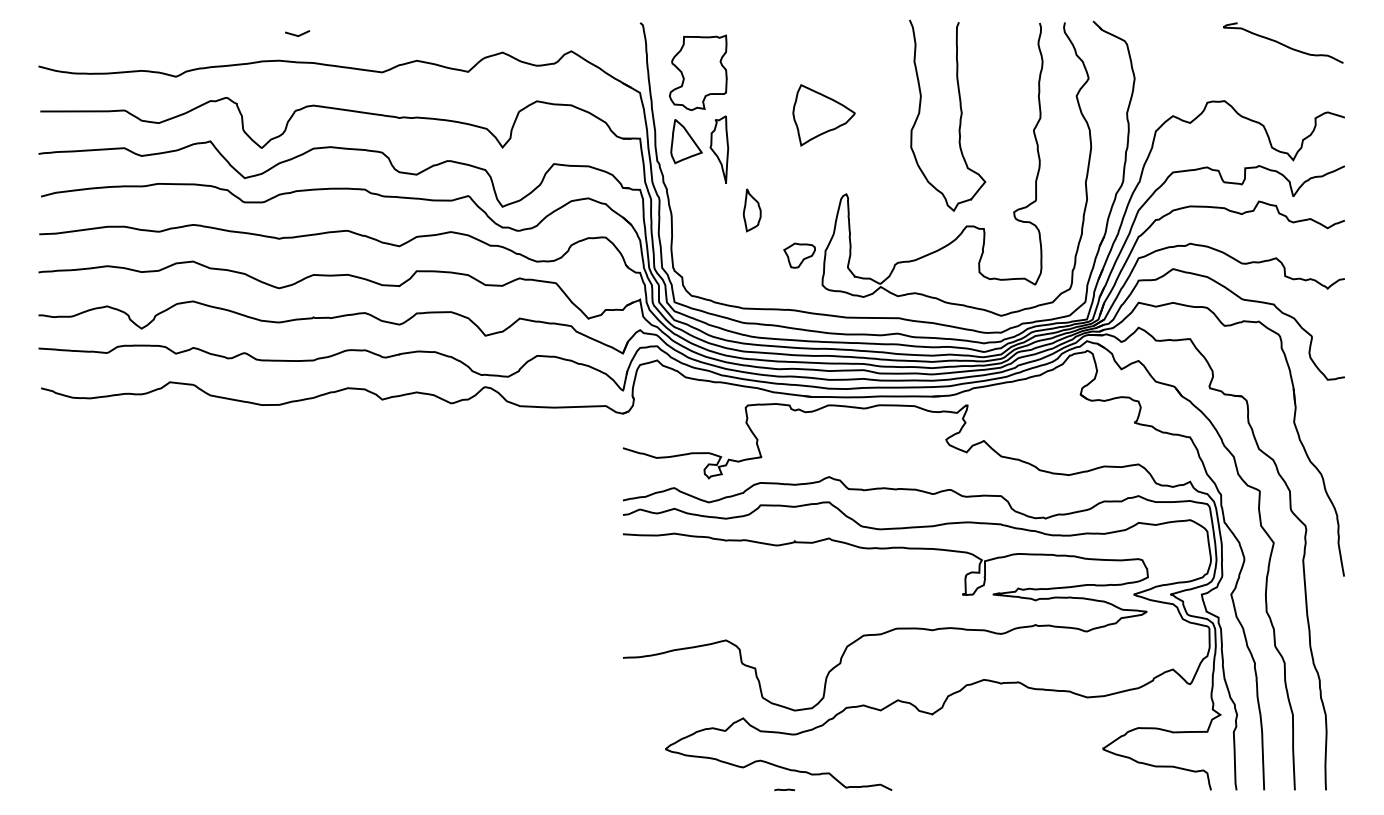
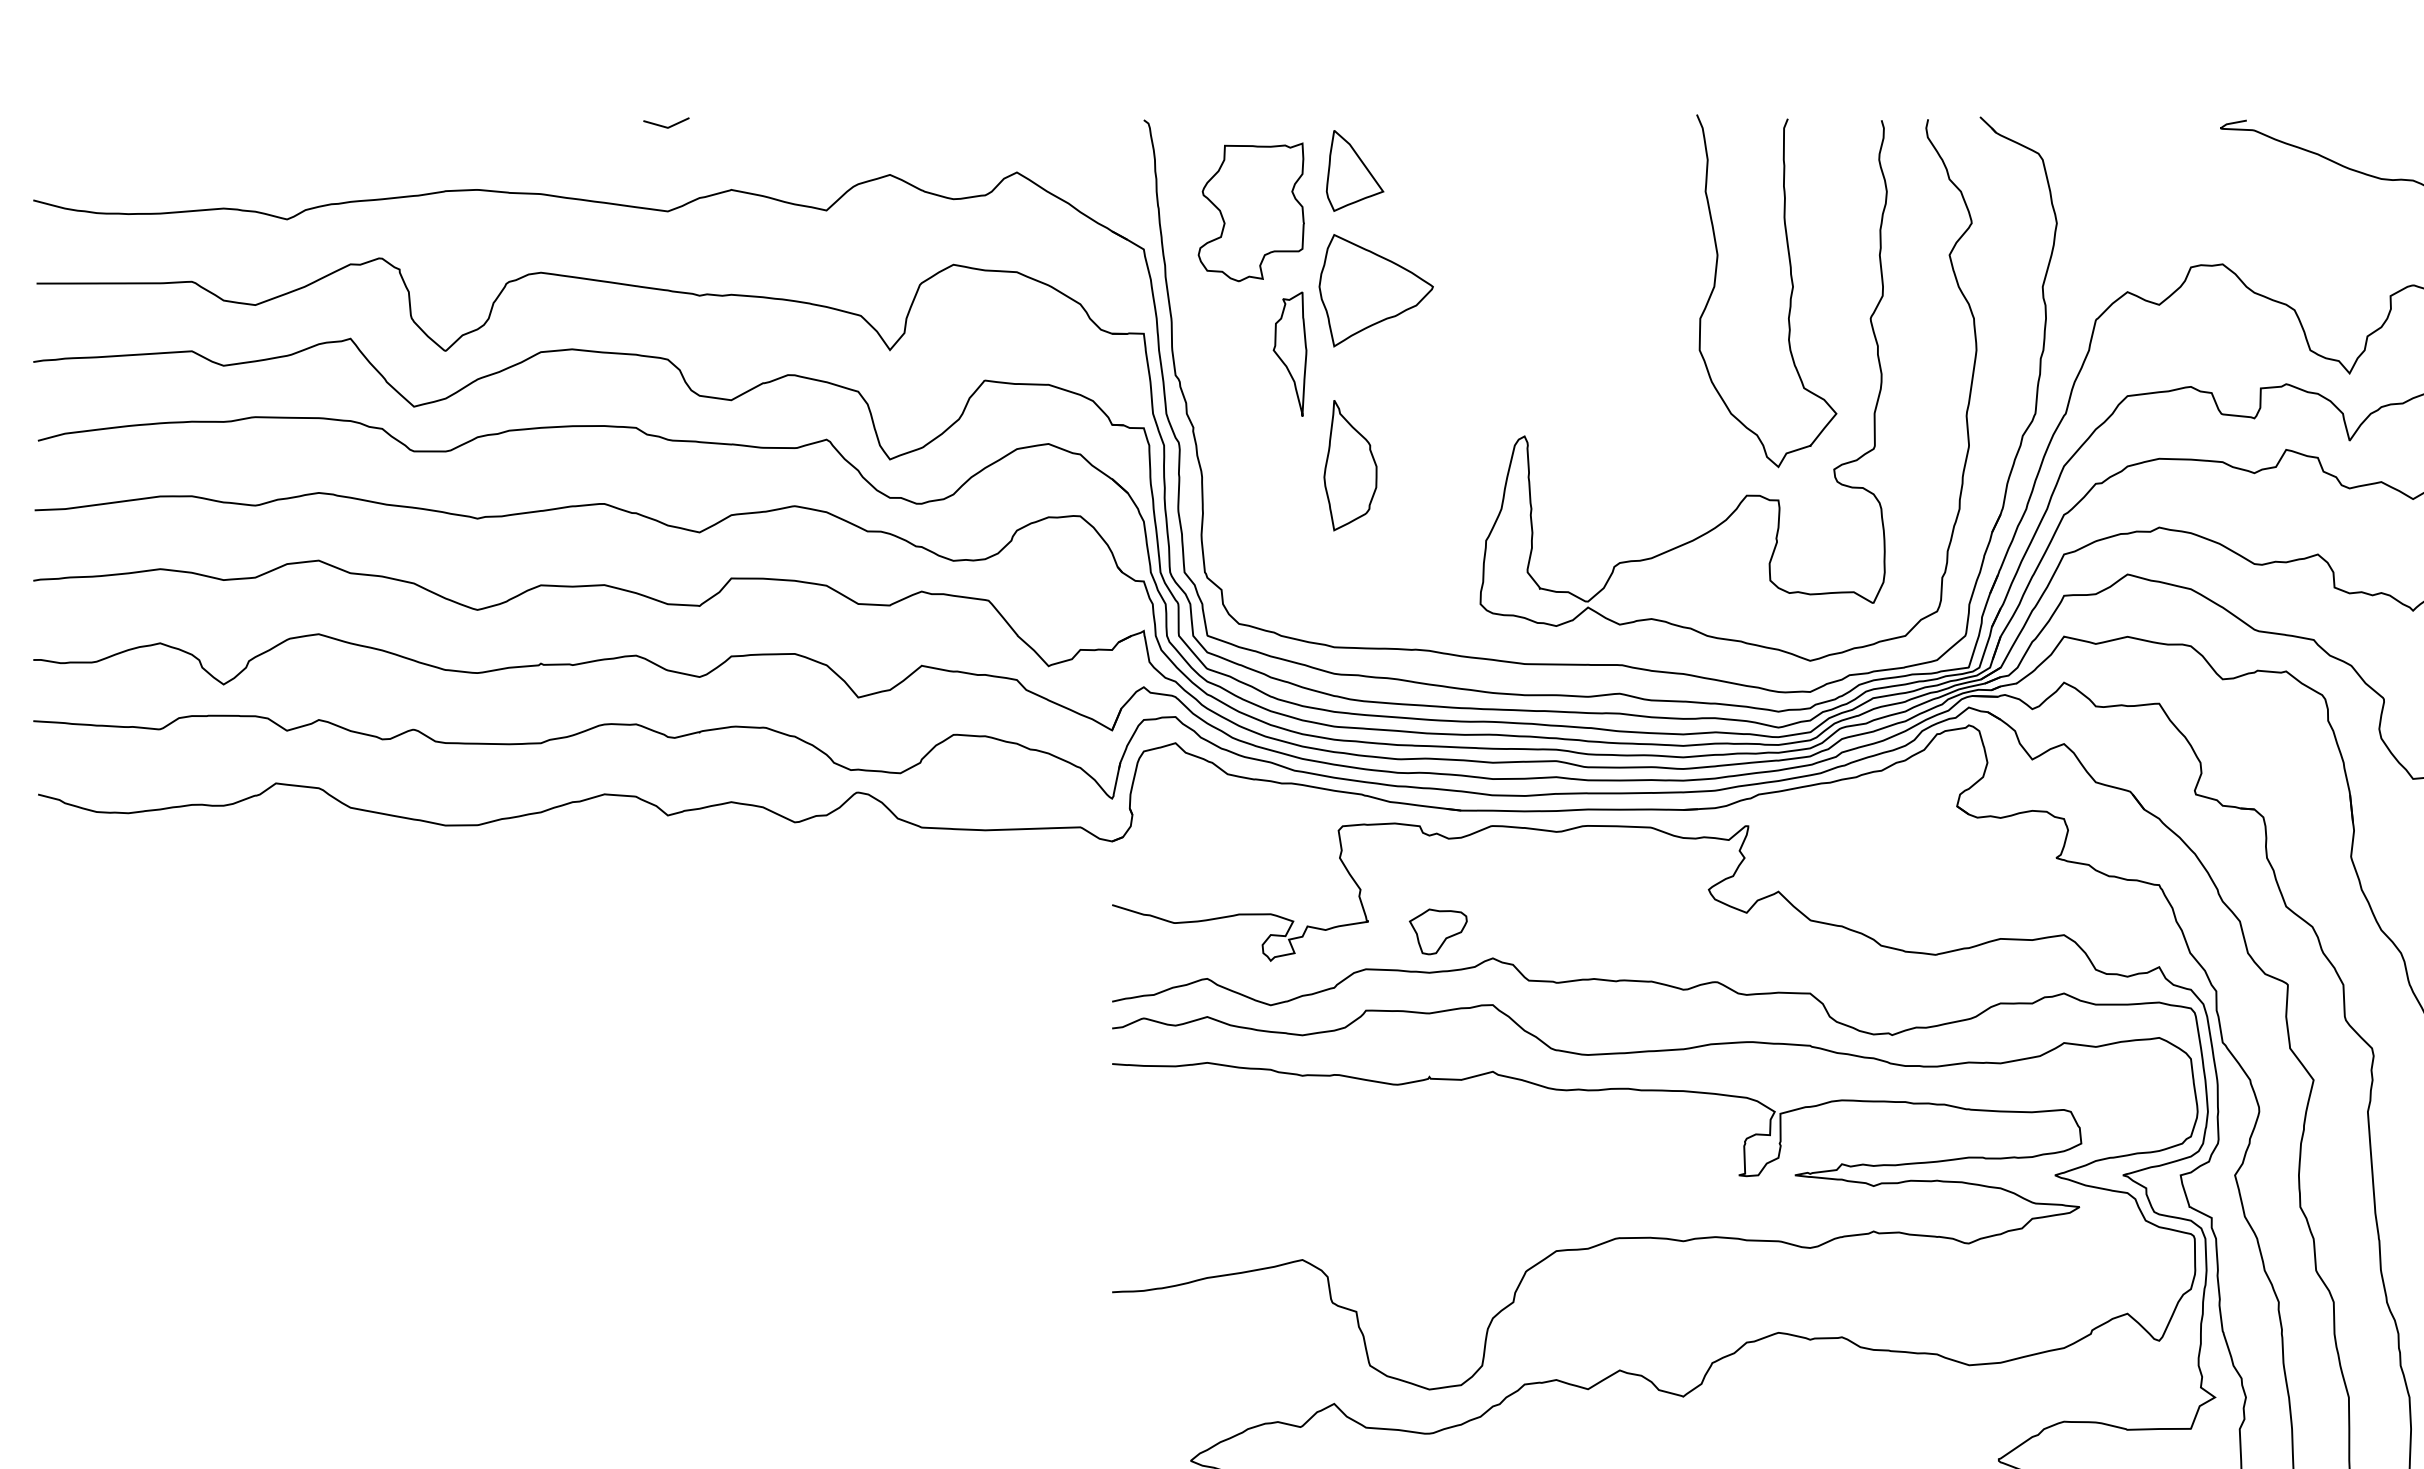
line: (296, 34) -> (664, 124), moved
part: (823, 115) -> (1375, 290), moved
curve: (959, 118) -> (1788, 296), moved
part: (686, 141) -> (1354, 170), moved
part: (752, 210) -> (1351, 466), size x1.67
part: (799, 255) -> (1438, 931), moved

